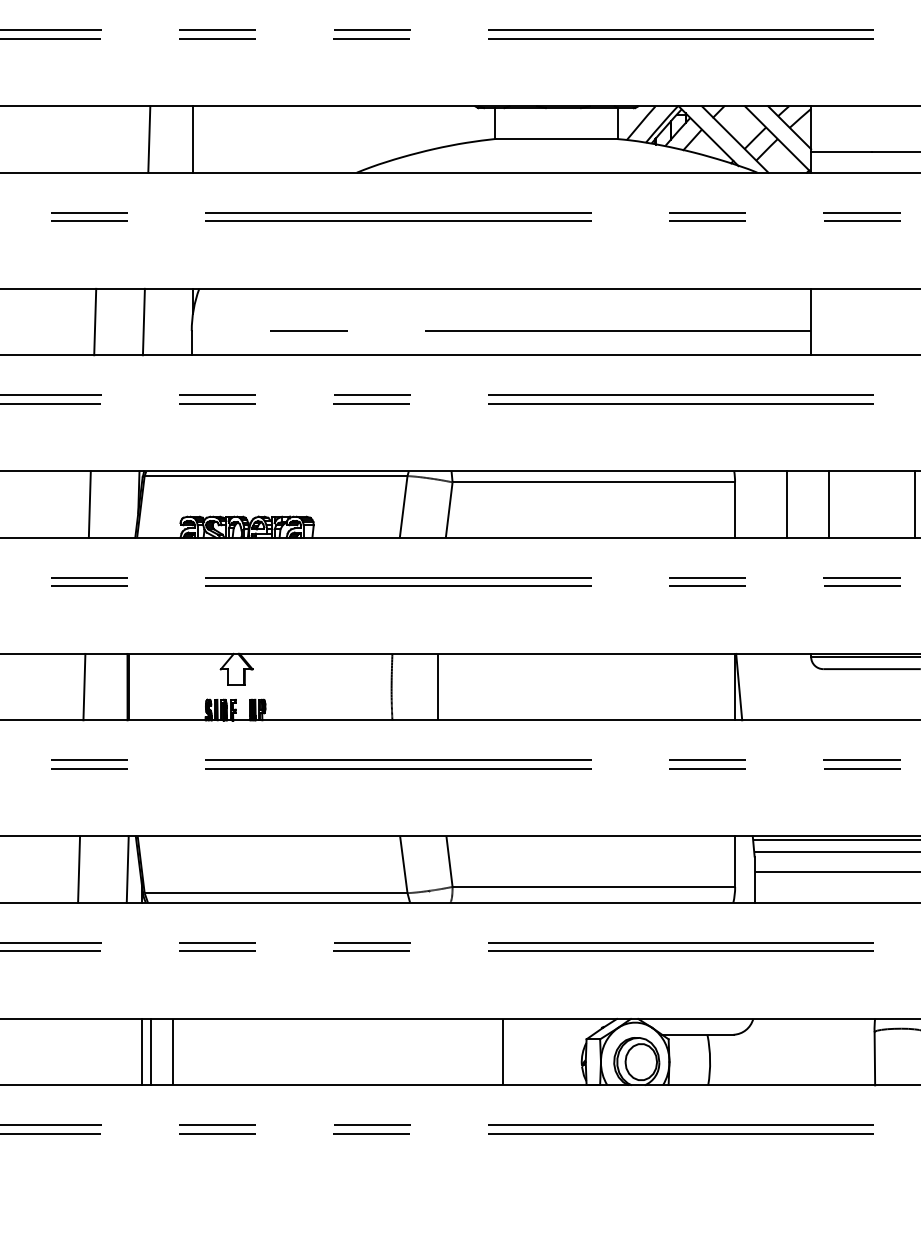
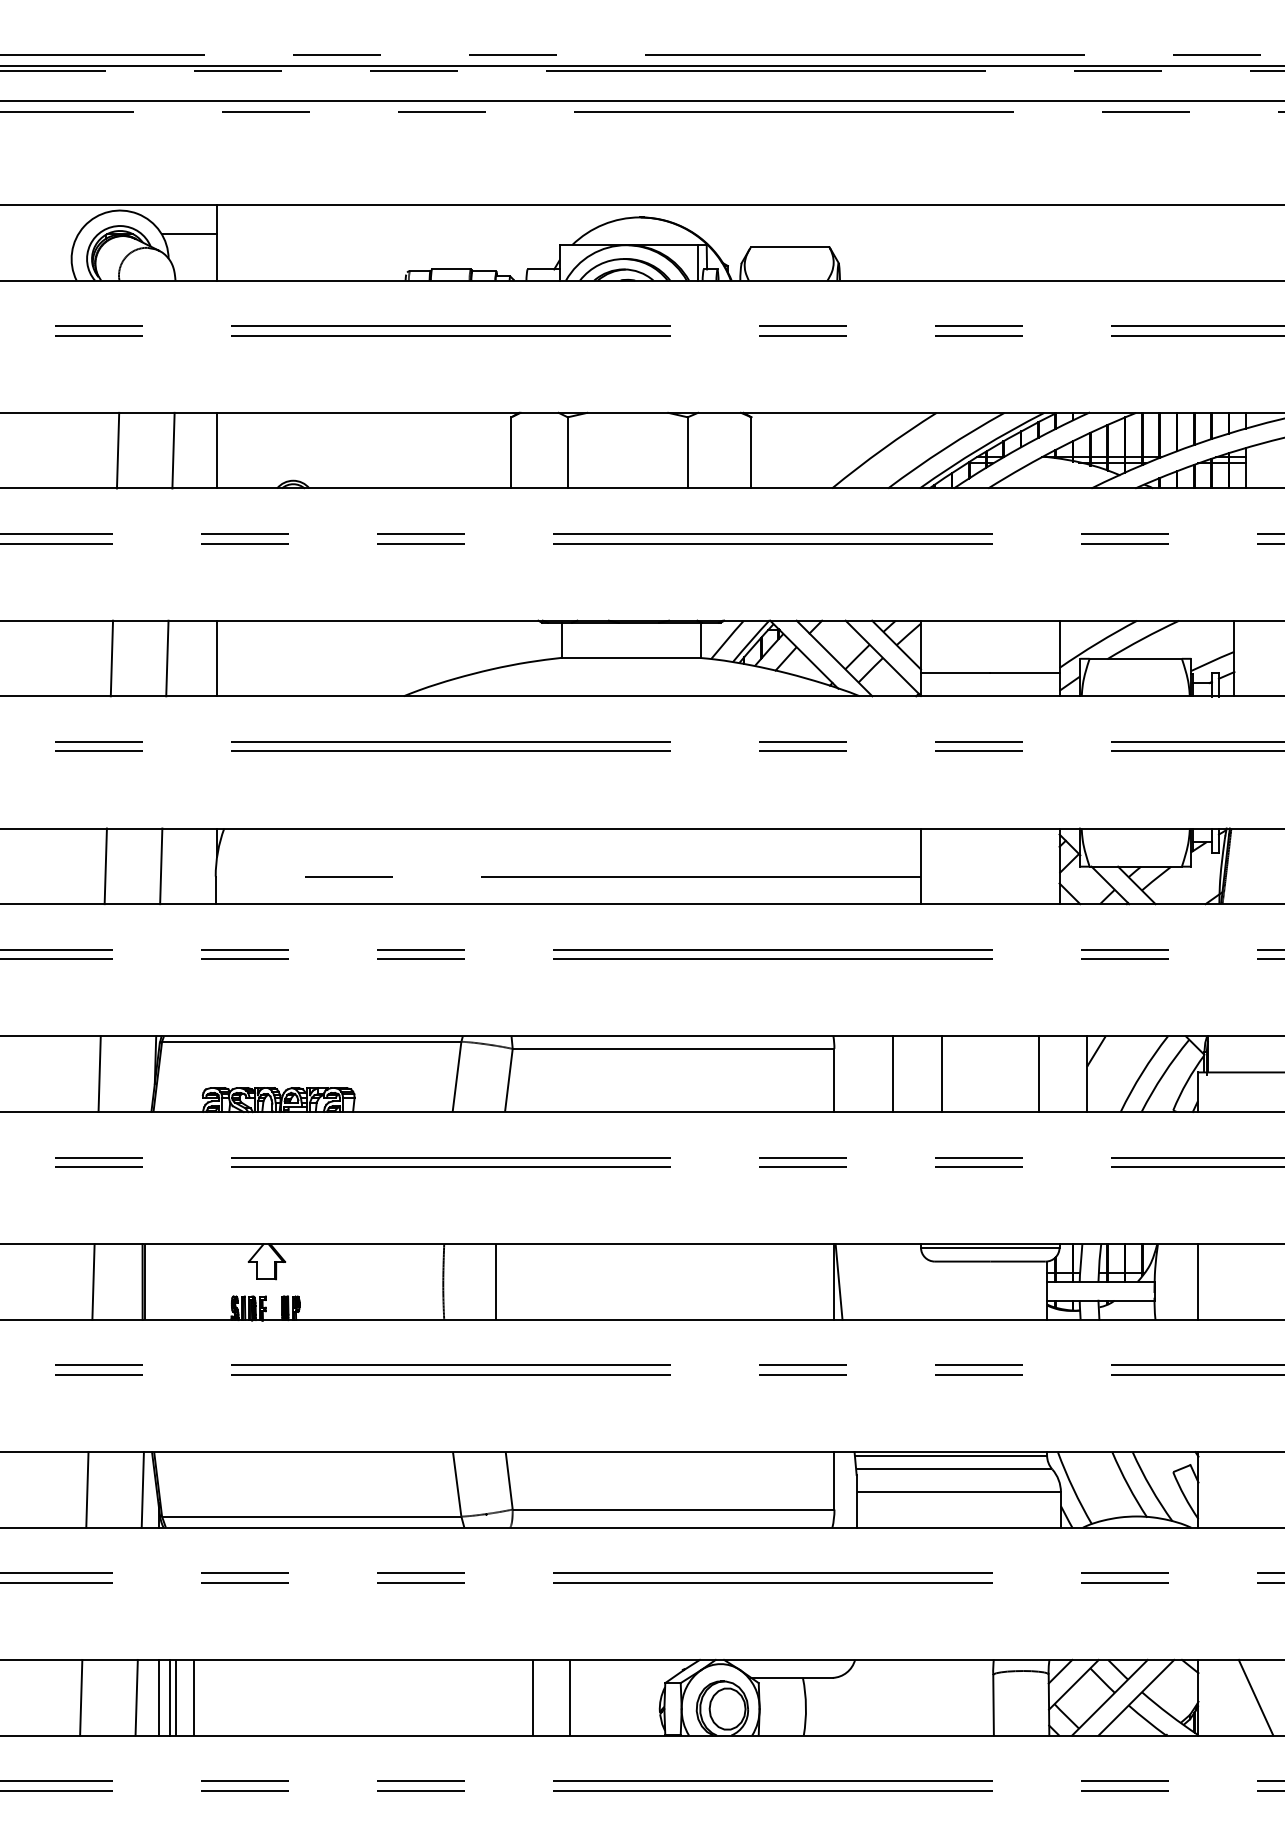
line: (100, 139) -> (111, 658), added
line: (73, 1051) -> (81, 1697), added
line: (122, 1051) -> (136, 1697), added
line: (156, 1051) -> (175, 1697), added
line: (469, 1051) -> (532, 1697), added

